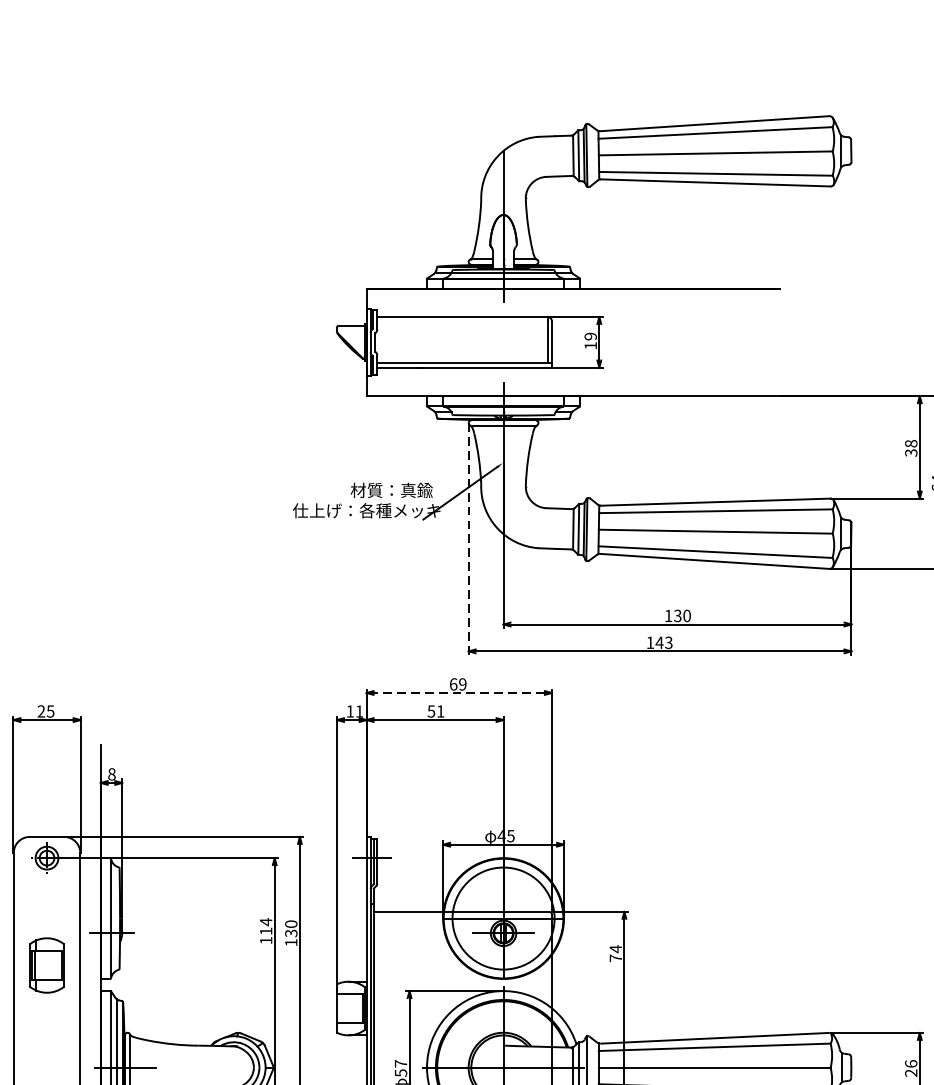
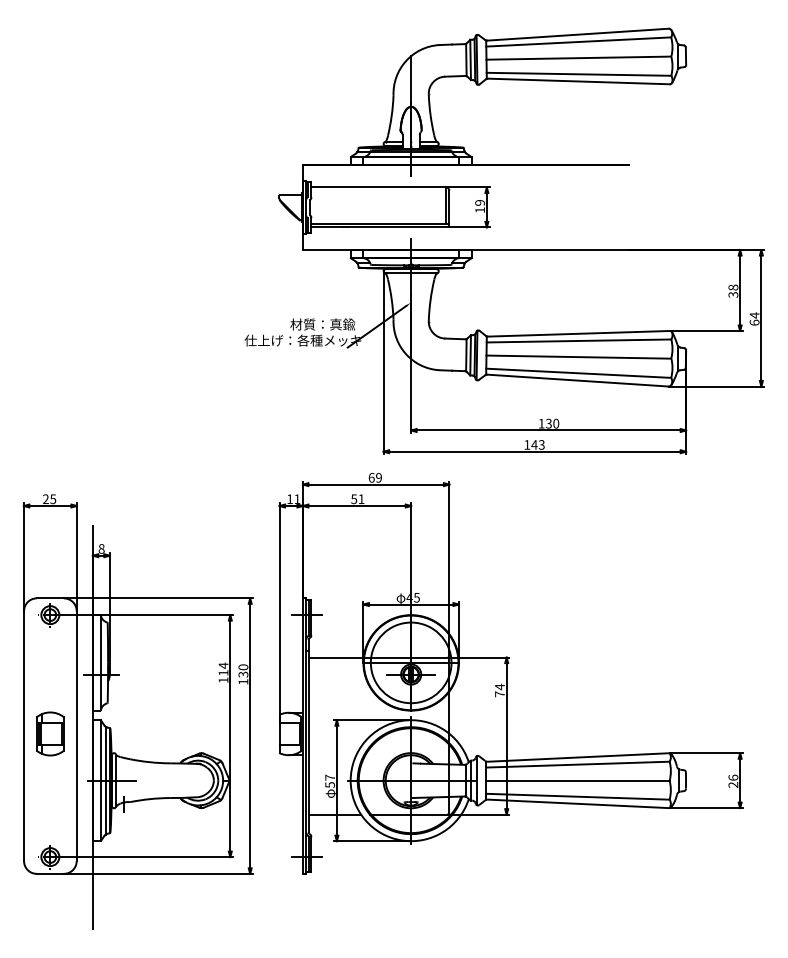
line: (468, 538) -> (383, 362), dashed -> solid
line: (459, 692) -> (376, 484), dashed -> solid
part: (47, 964) -> (50, 733), moved

